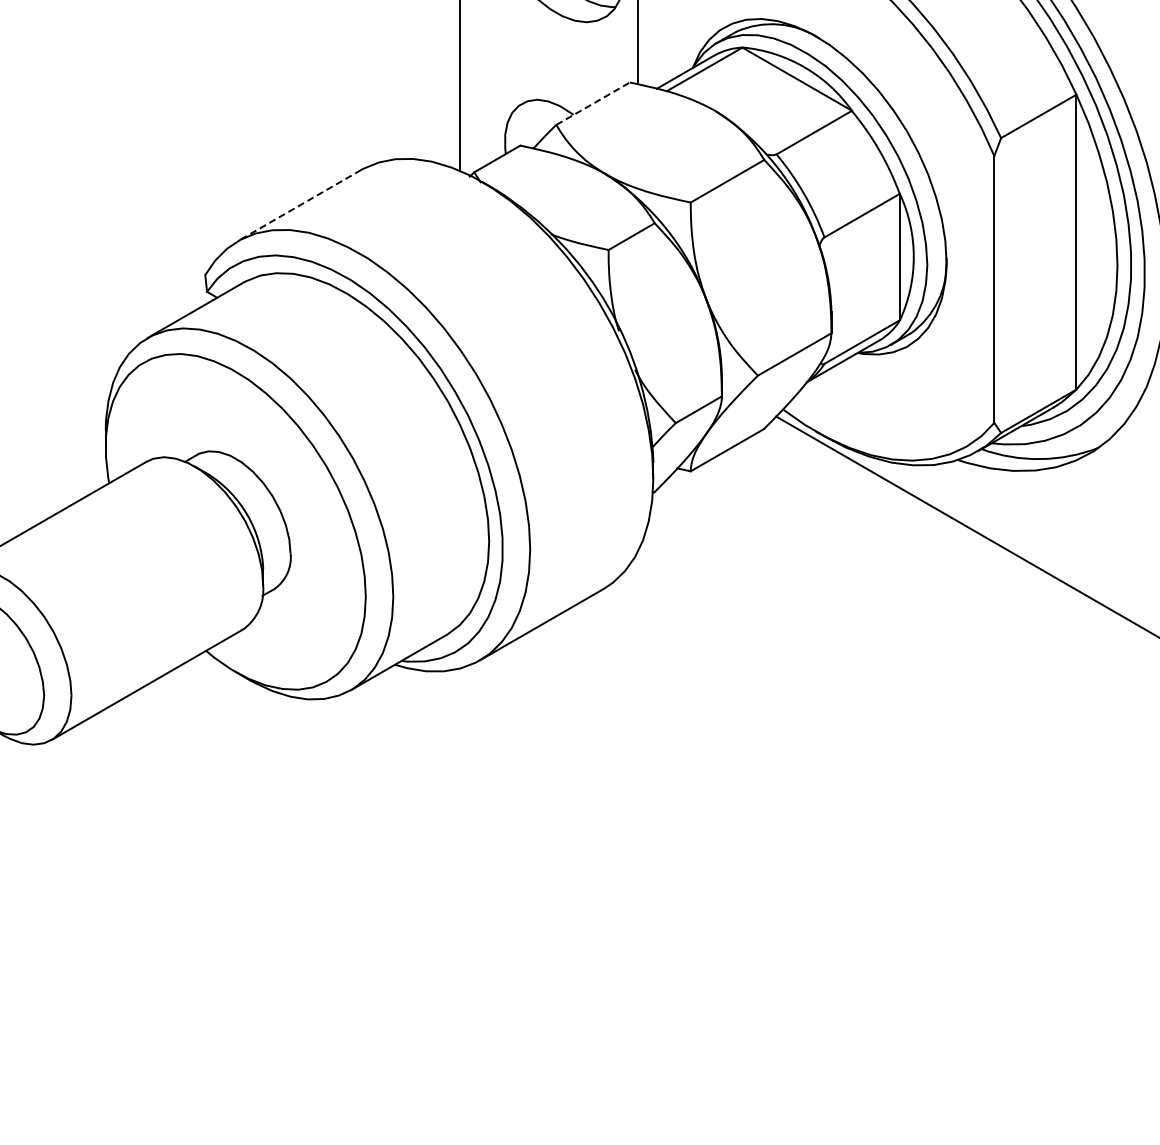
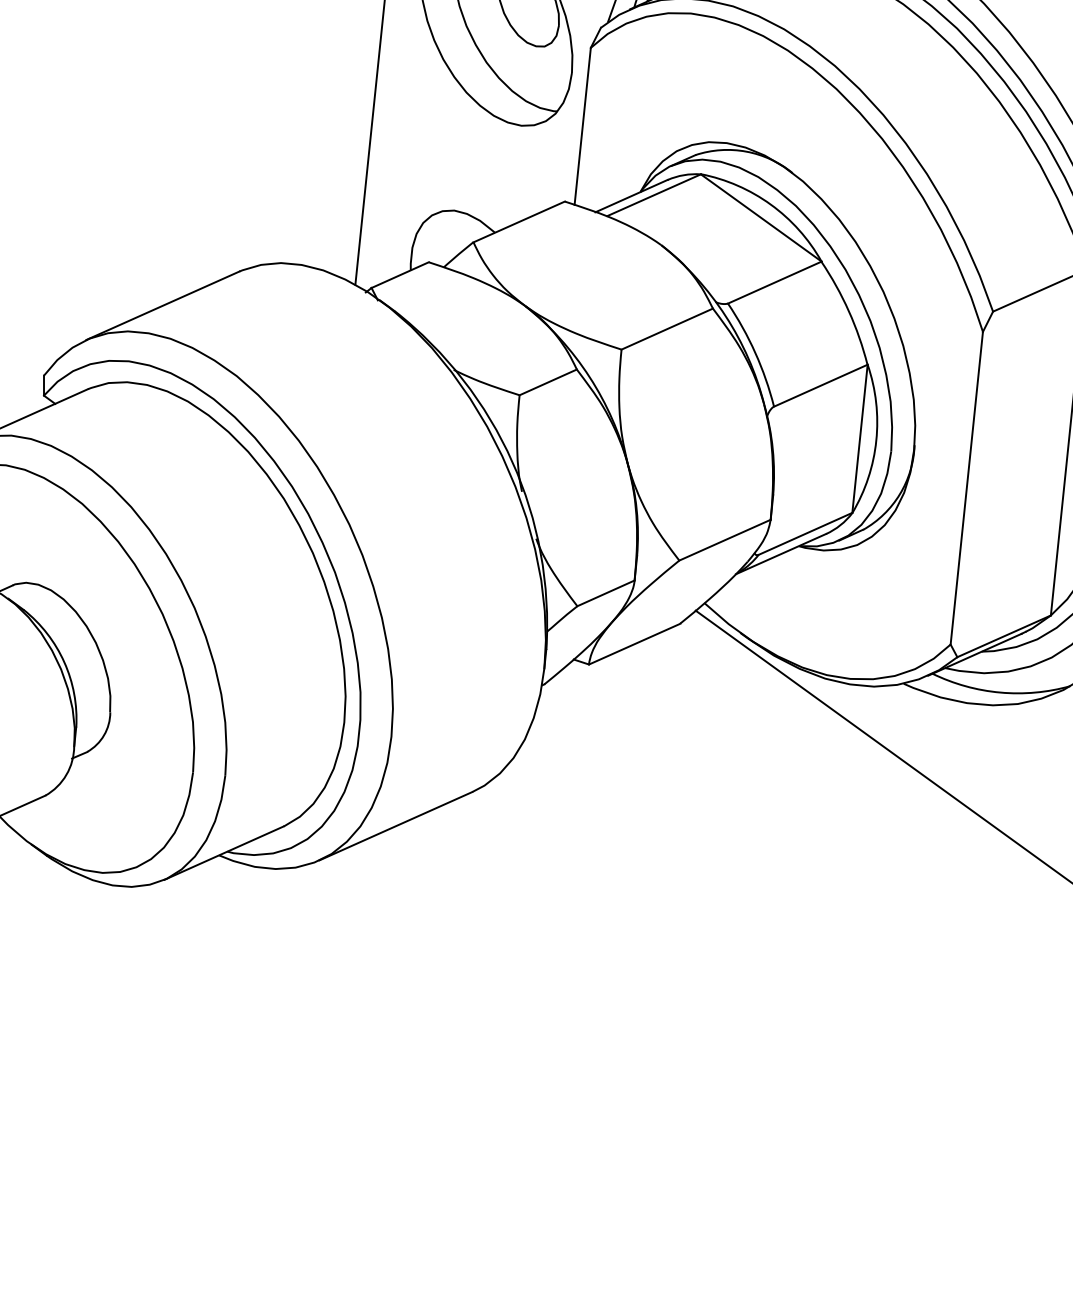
line: (593, 103) -> (519, 221), dashed -> solid
line: (299, 205) -> (162, 305), dashed -> solid

